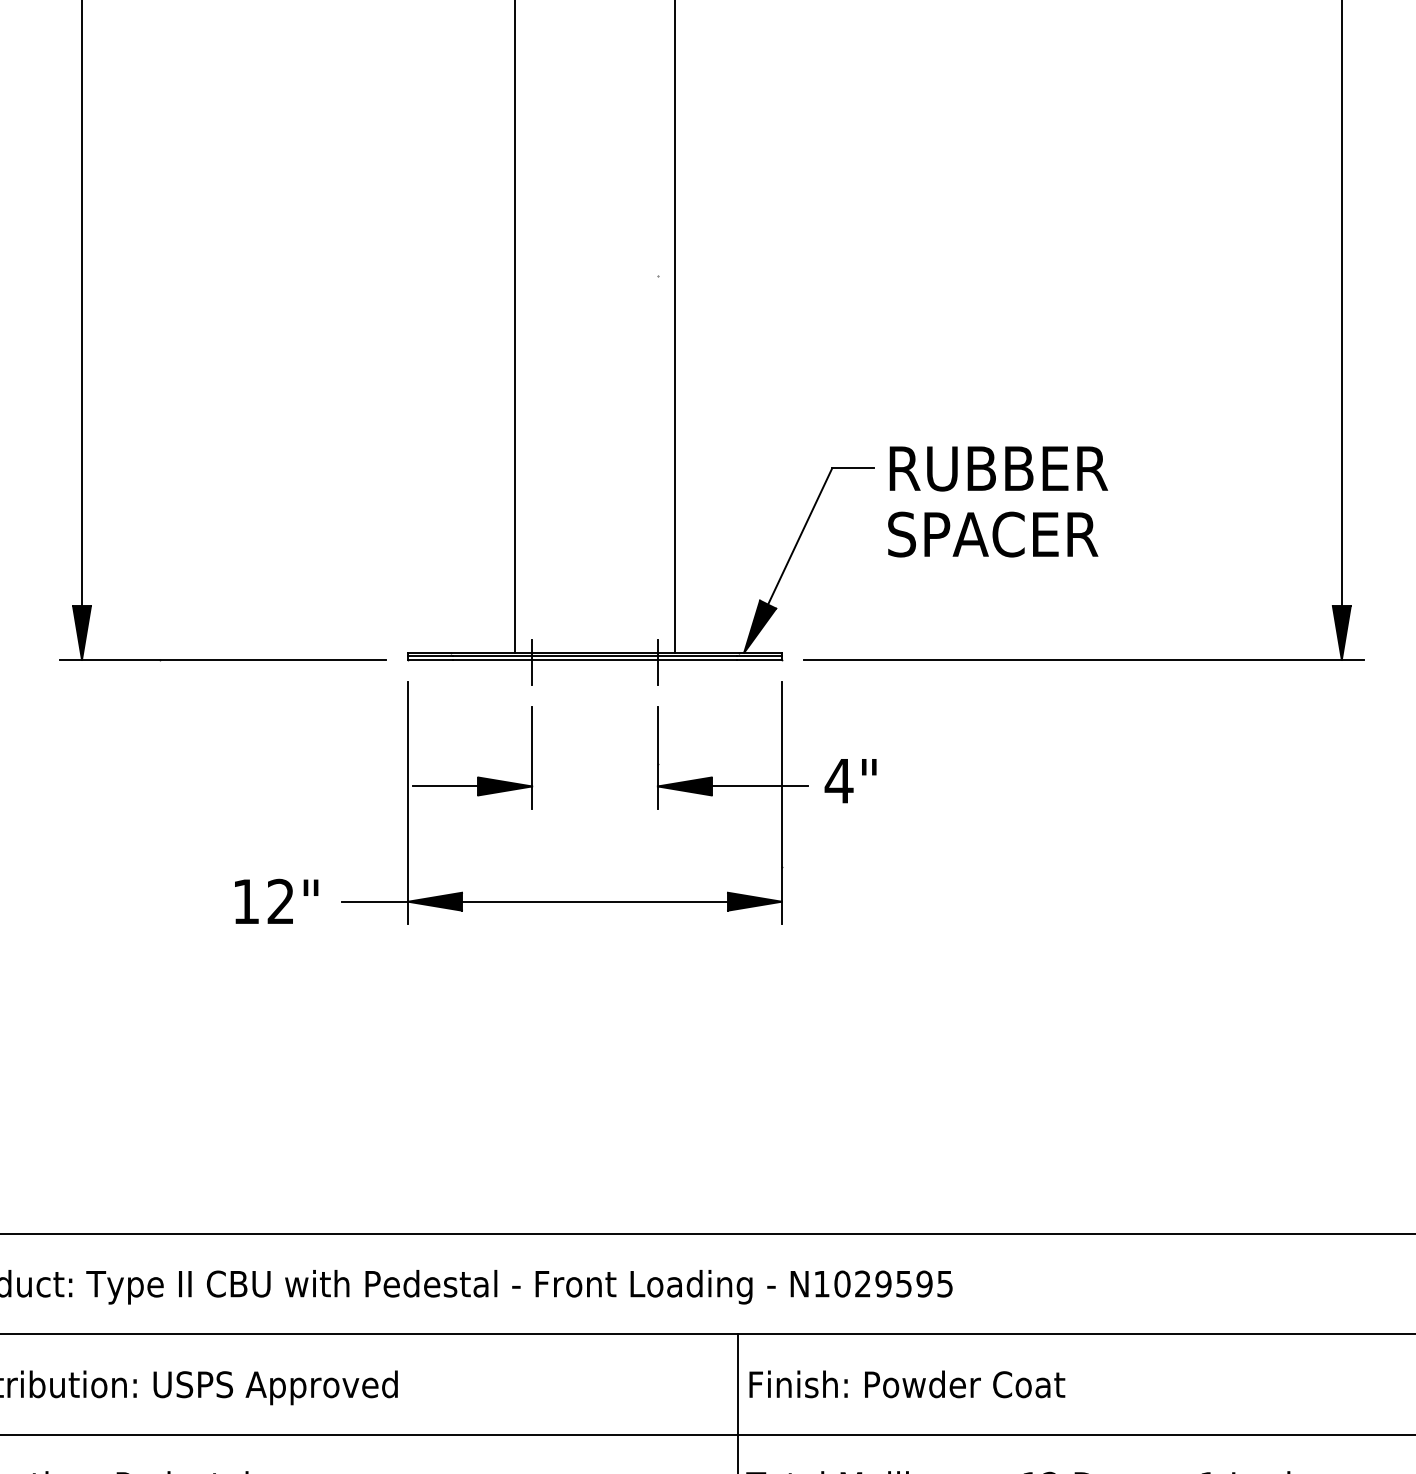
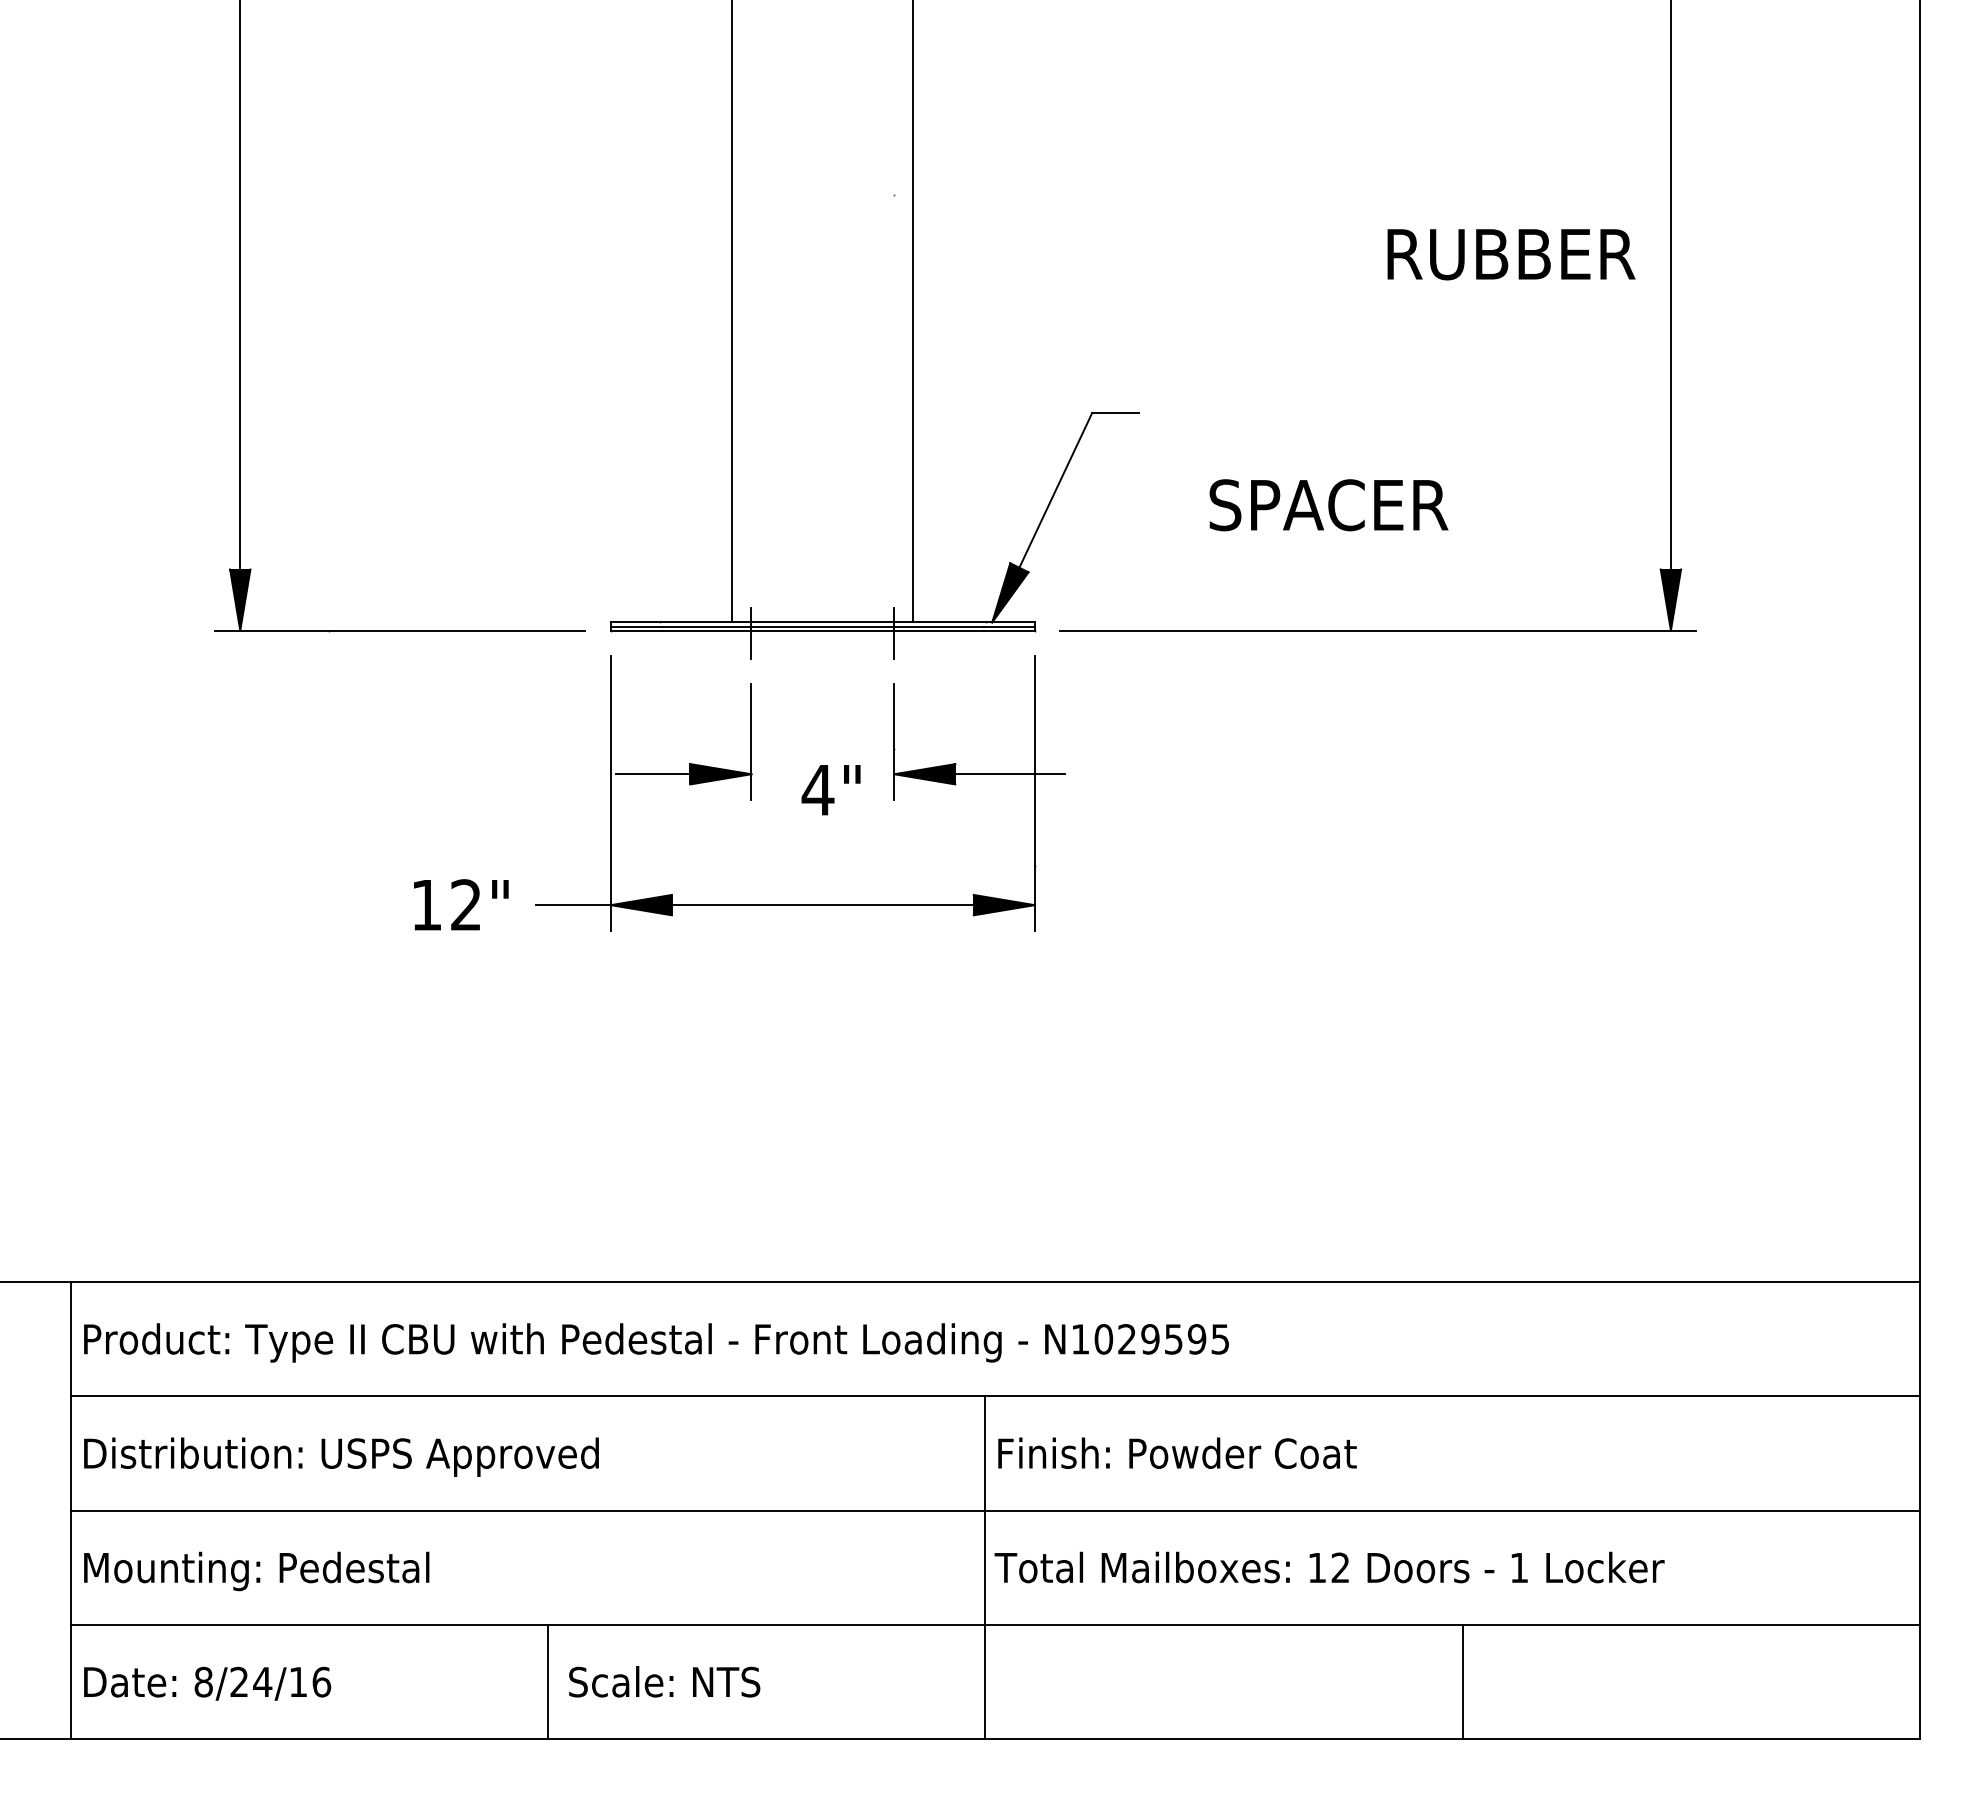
text: (998, 468) -> (1511, 254), moved
text: (992, 534) -> (1328, 505), moved
text: (850, 781) -> (830, 790), moved

